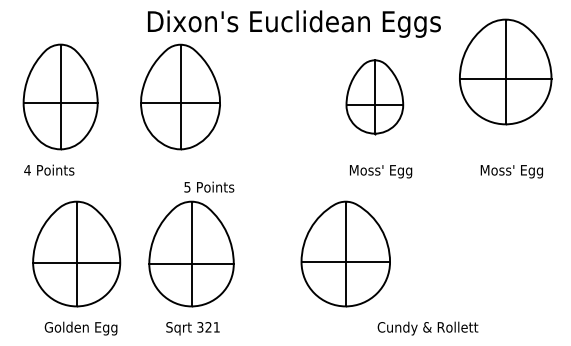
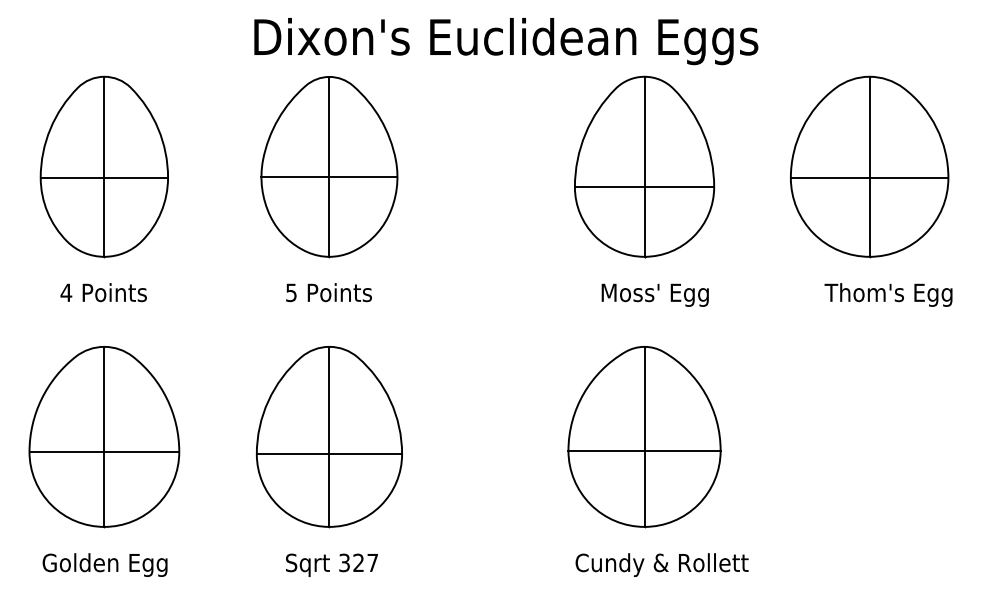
part: (505, 71) -> (869, 165), moved
part: (180, 96) -> (329, 165), moved
part: (374, 96) -> (644, 165), size x1.43
text: (49, 169) -> (104, 291), moved
text: (516, 171) -> (888, 294), Moss' Egg -> Thom's Egg
text: (209, 186) -> (329, 291), moved
part: (76, 253) -> (104, 435), moved
part: (345, 253) -> (644, 435), moved
text: (216, 327) -> (372, 563), 321 -> 327
text: (80, 328) -> (104, 564), moved
text: (427, 328) -> (661, 564), moved

